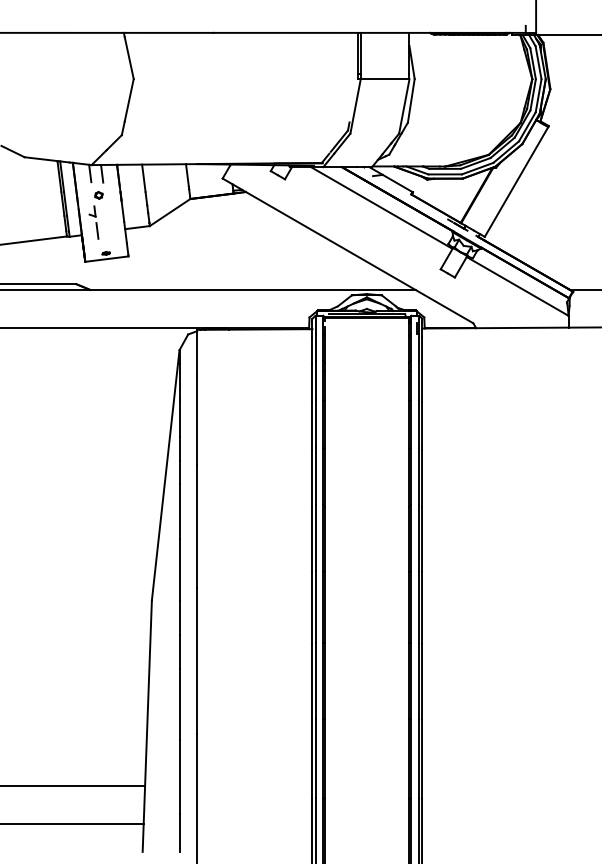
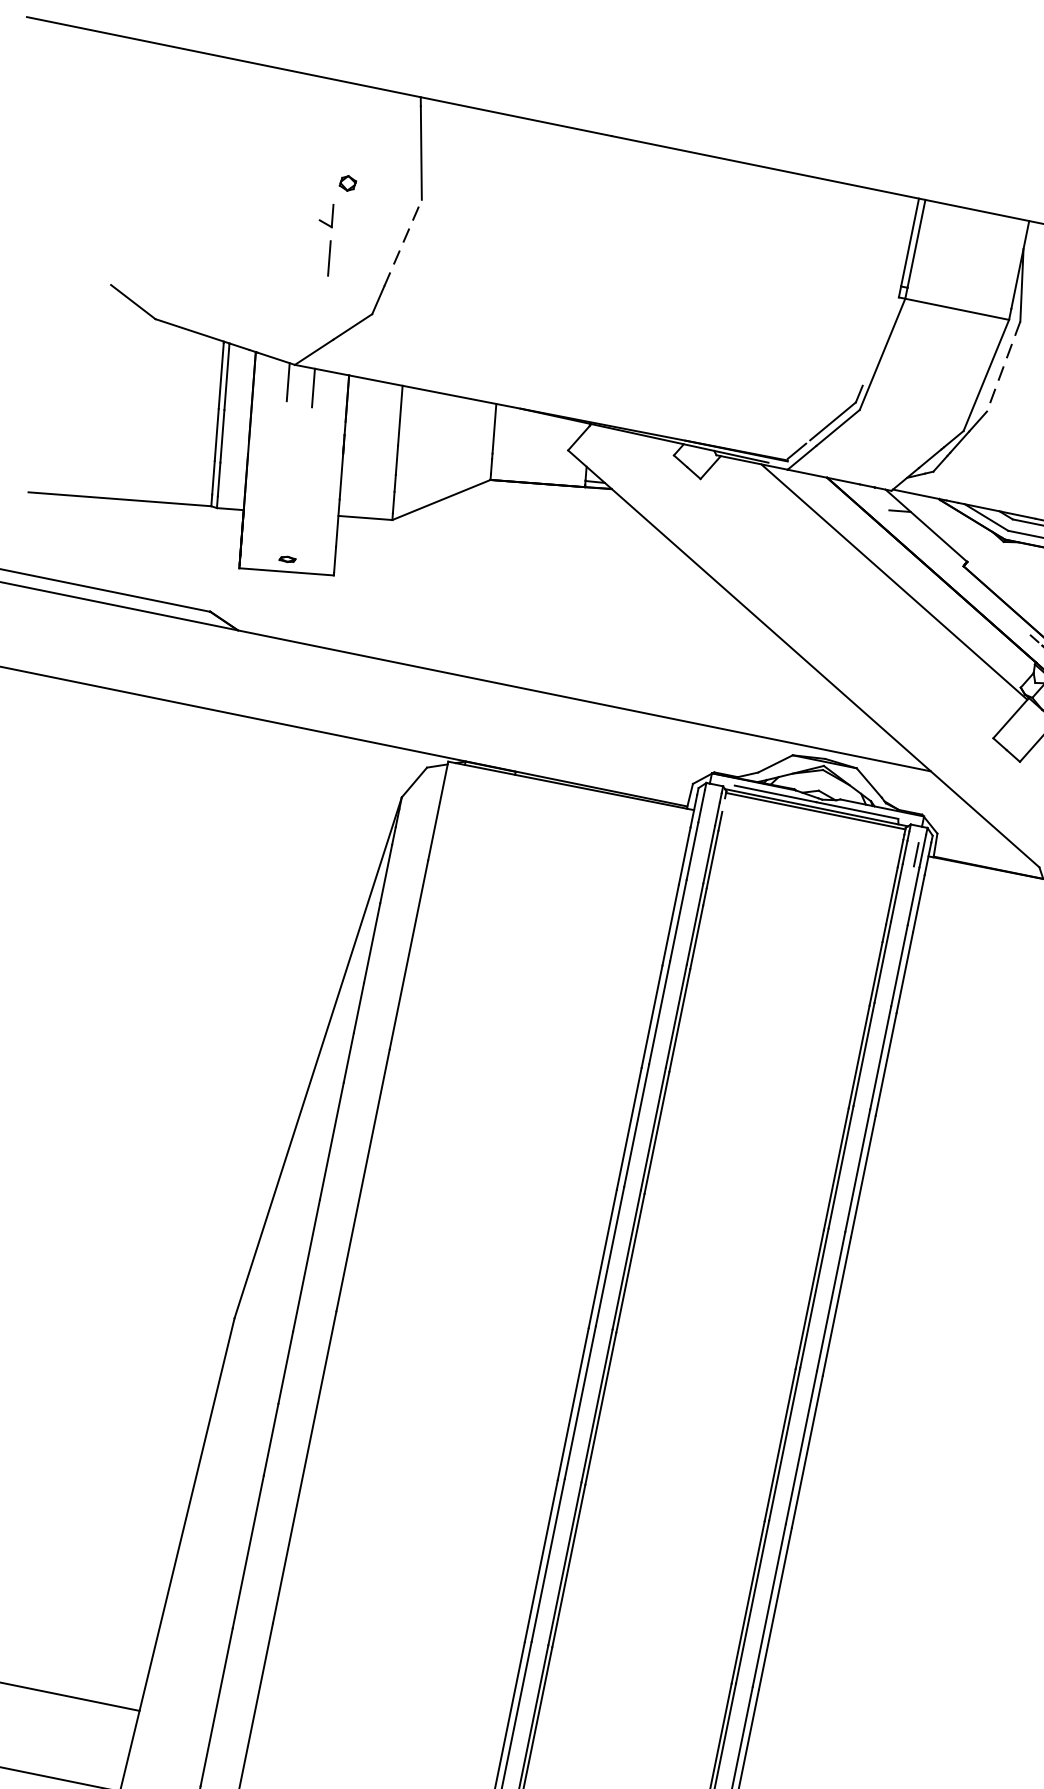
line: (129, 100) -> (403, 243), solid -> dashed
line: (411, 101) -> (1003, 368), solid -> dashed
part: (95, 215) -> (331, 224), moved

